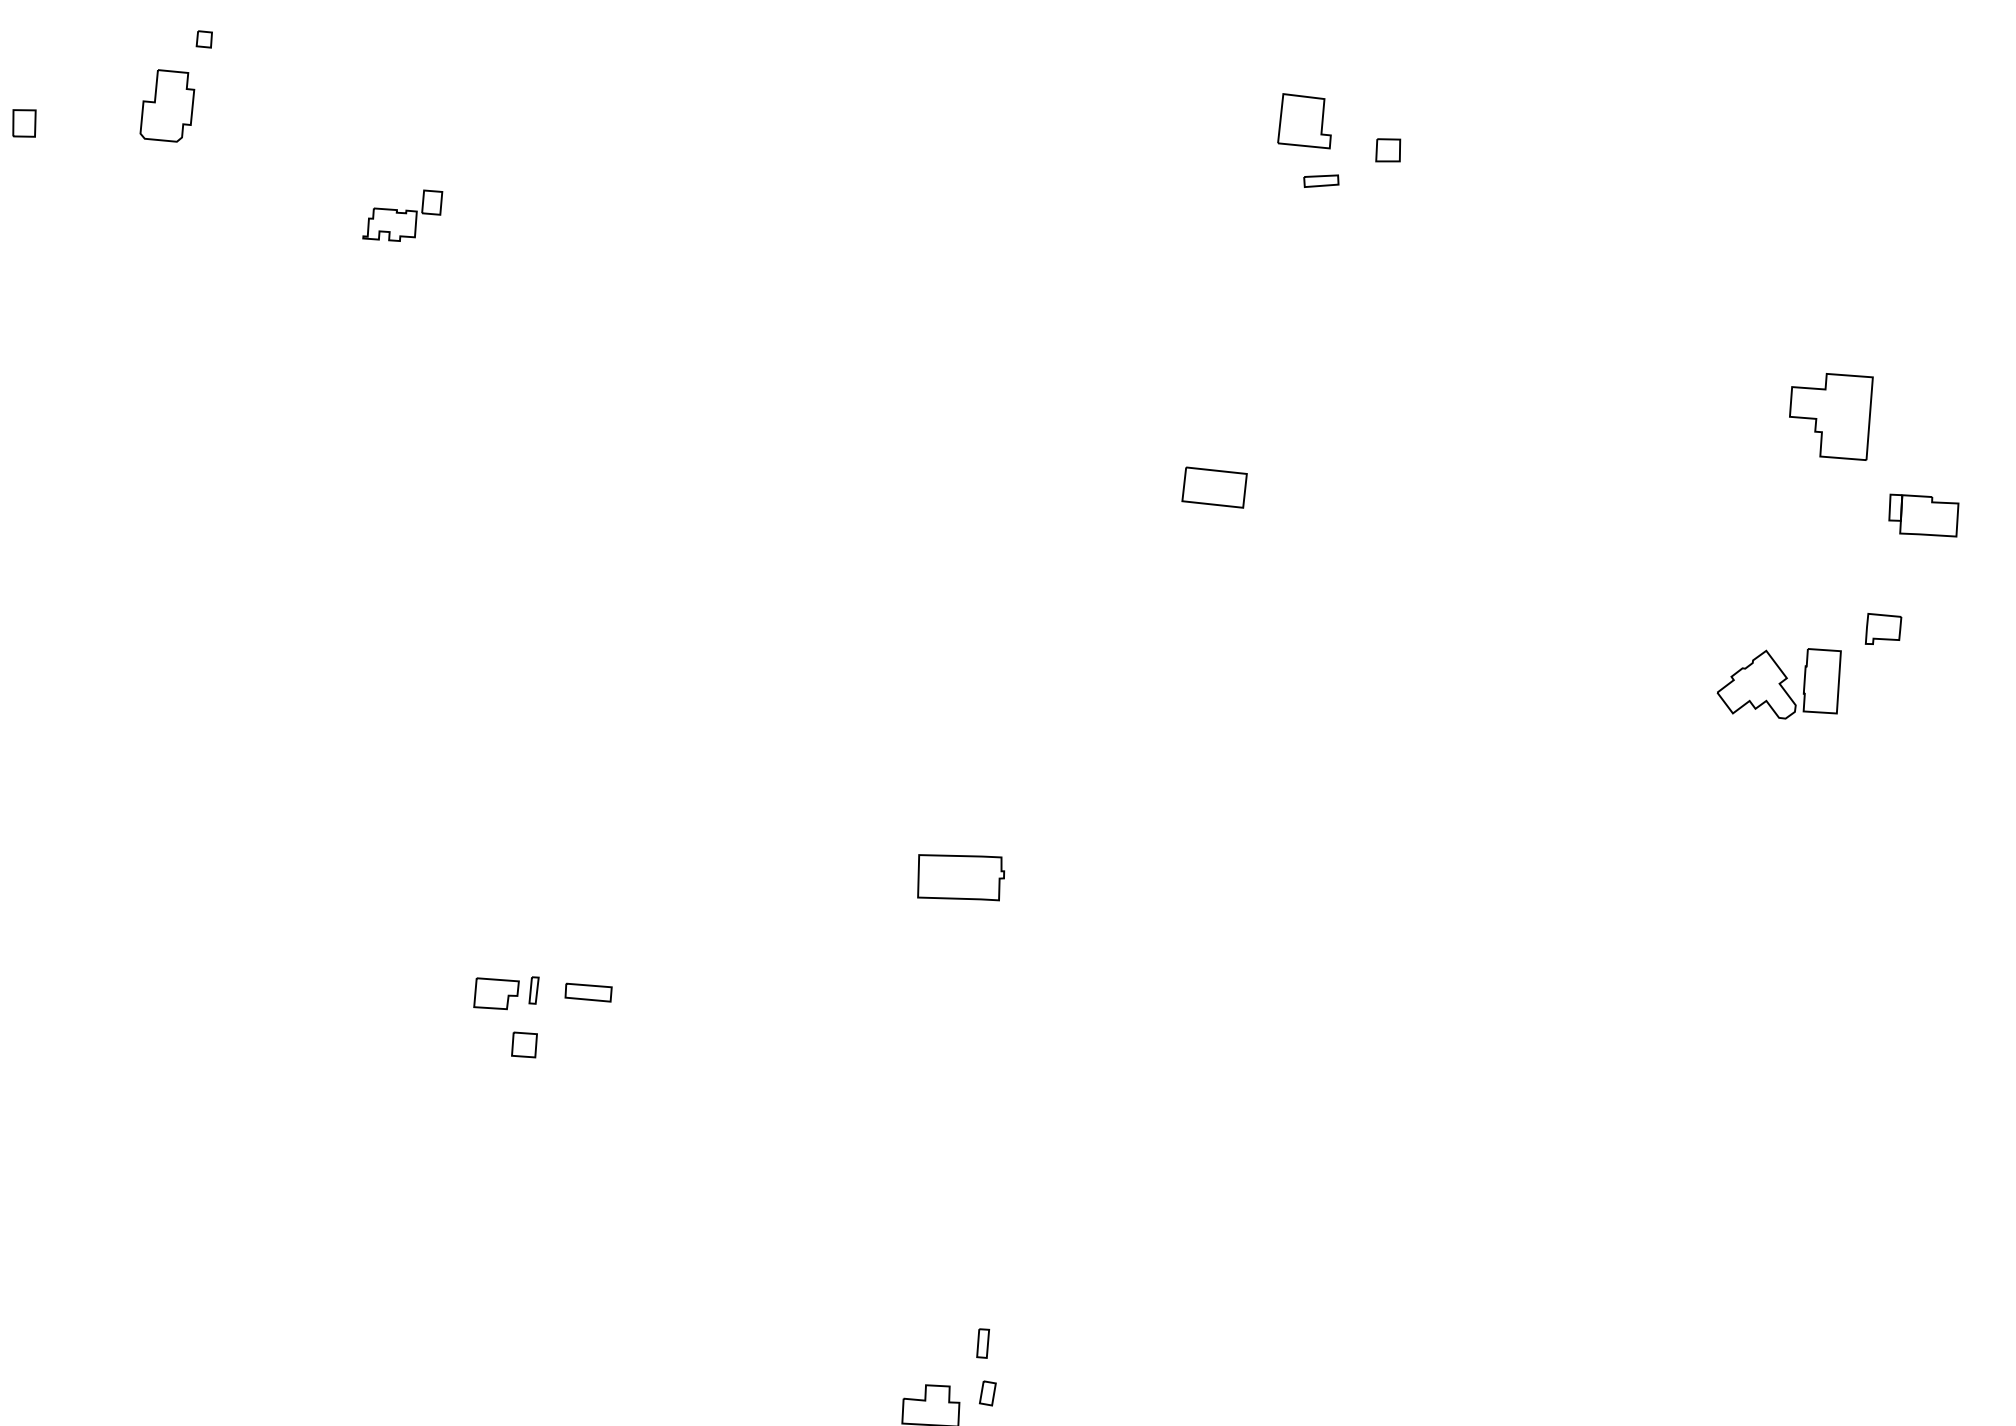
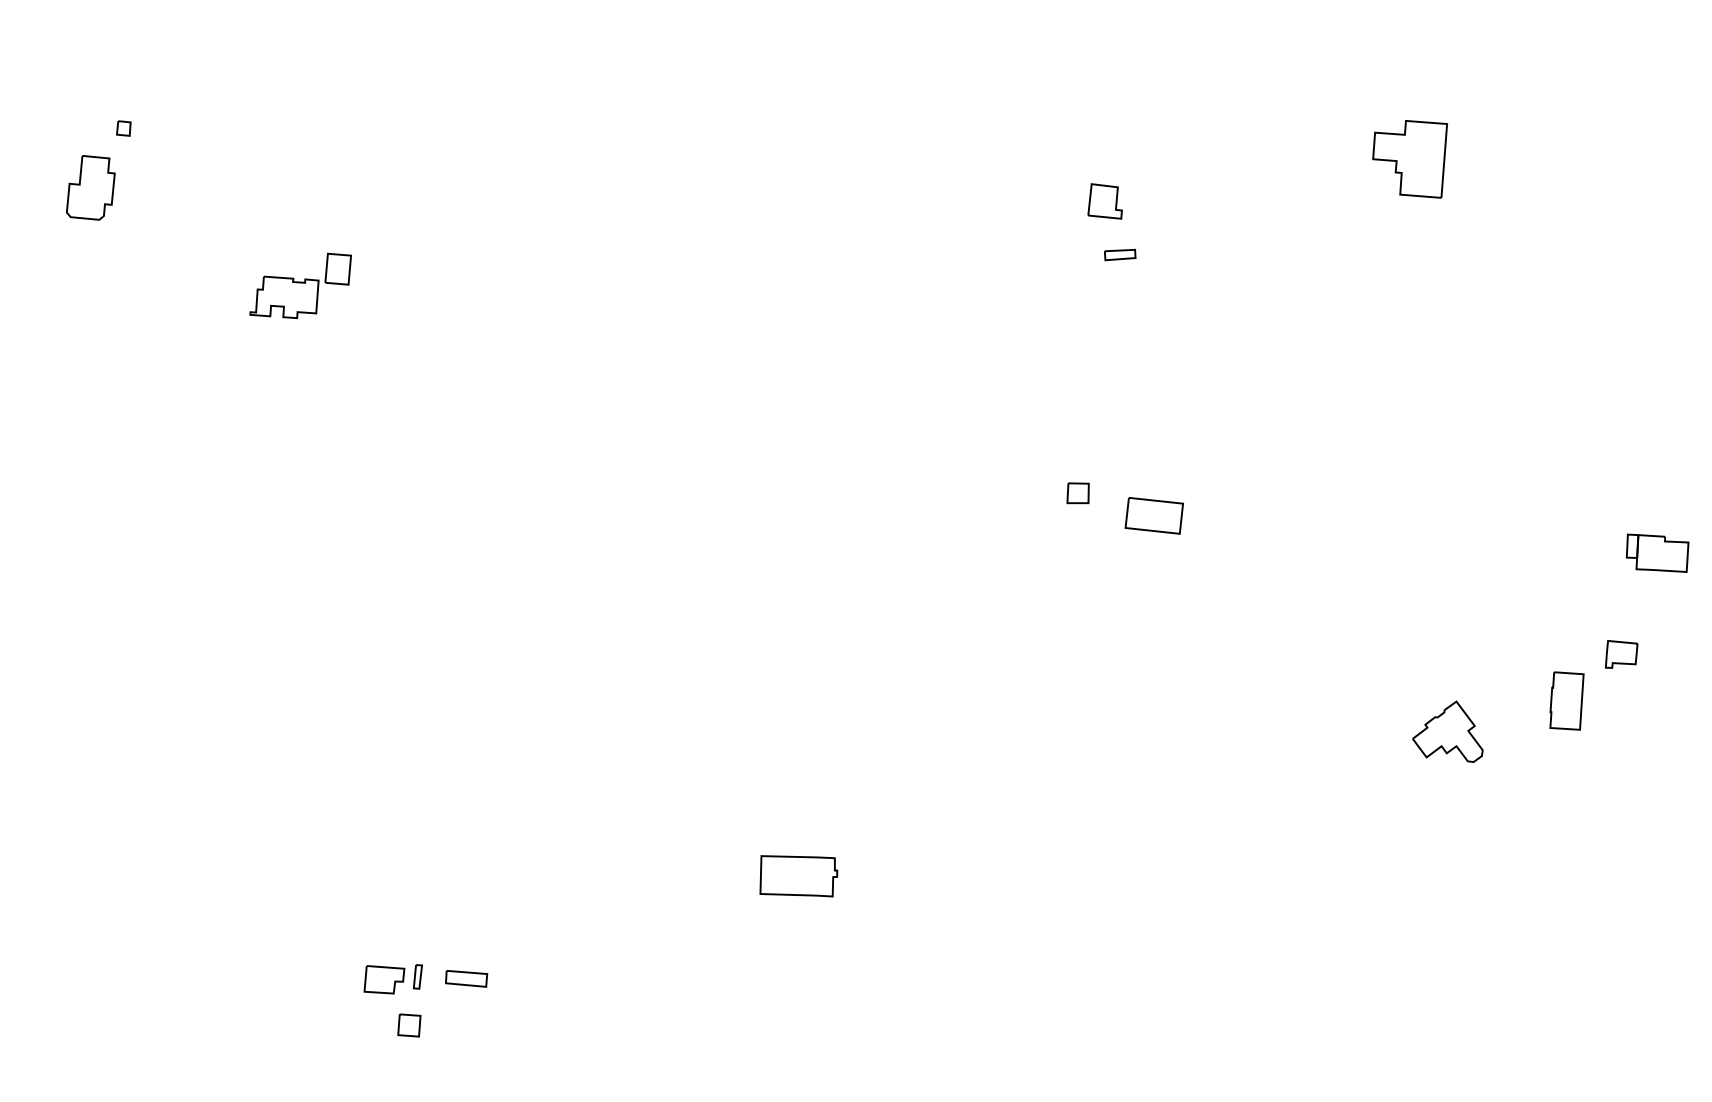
part: (1304, 120) -> (1105, 200), size x0.71
part: (1388, 150) -> (1078, 493), moved
part: (402, 215) -> (300, 285), size x1.43
part: (1831, 416) -> (1410, 158), moved
part: (1214, 487) -> (1154, 515), moved
part: (1756, 684) -> (1447, 731), moved

